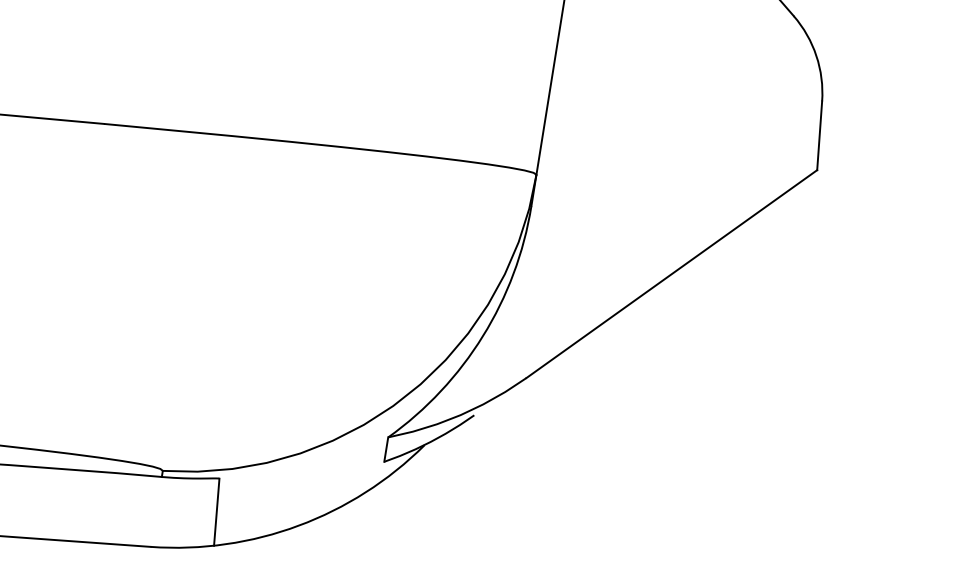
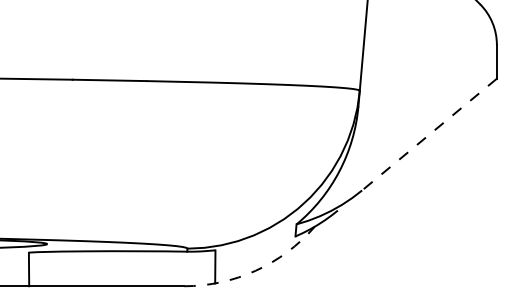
line: (671, 273) -> (429, 134), solid -> dashed
arc: (297, 525) -> (255, 270), solid -> dashed

